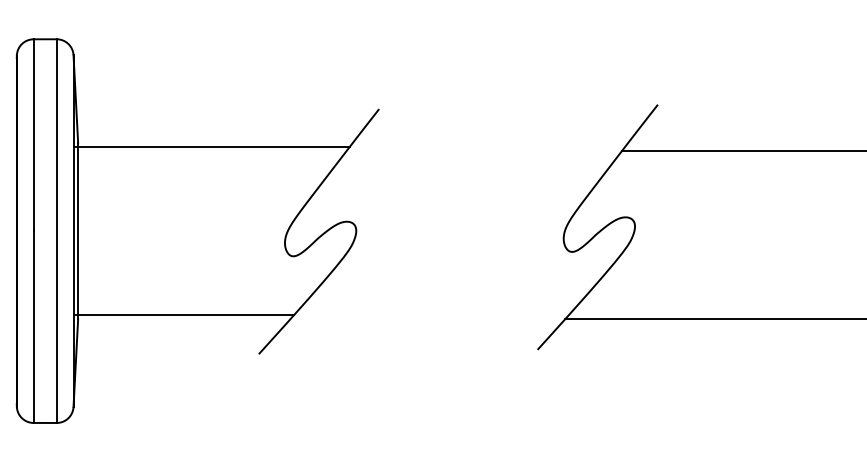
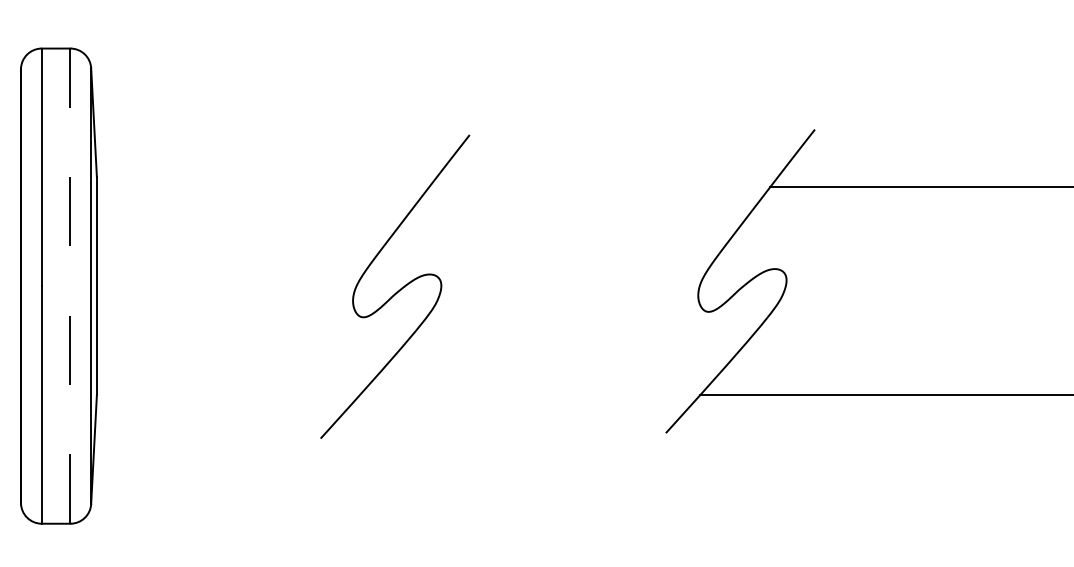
line: (211, 146) -> (262, 181), removed
line: (56, 231) -> (70, 286), solid -> dashed
line: (183, 314) -> (227, 389), removed

